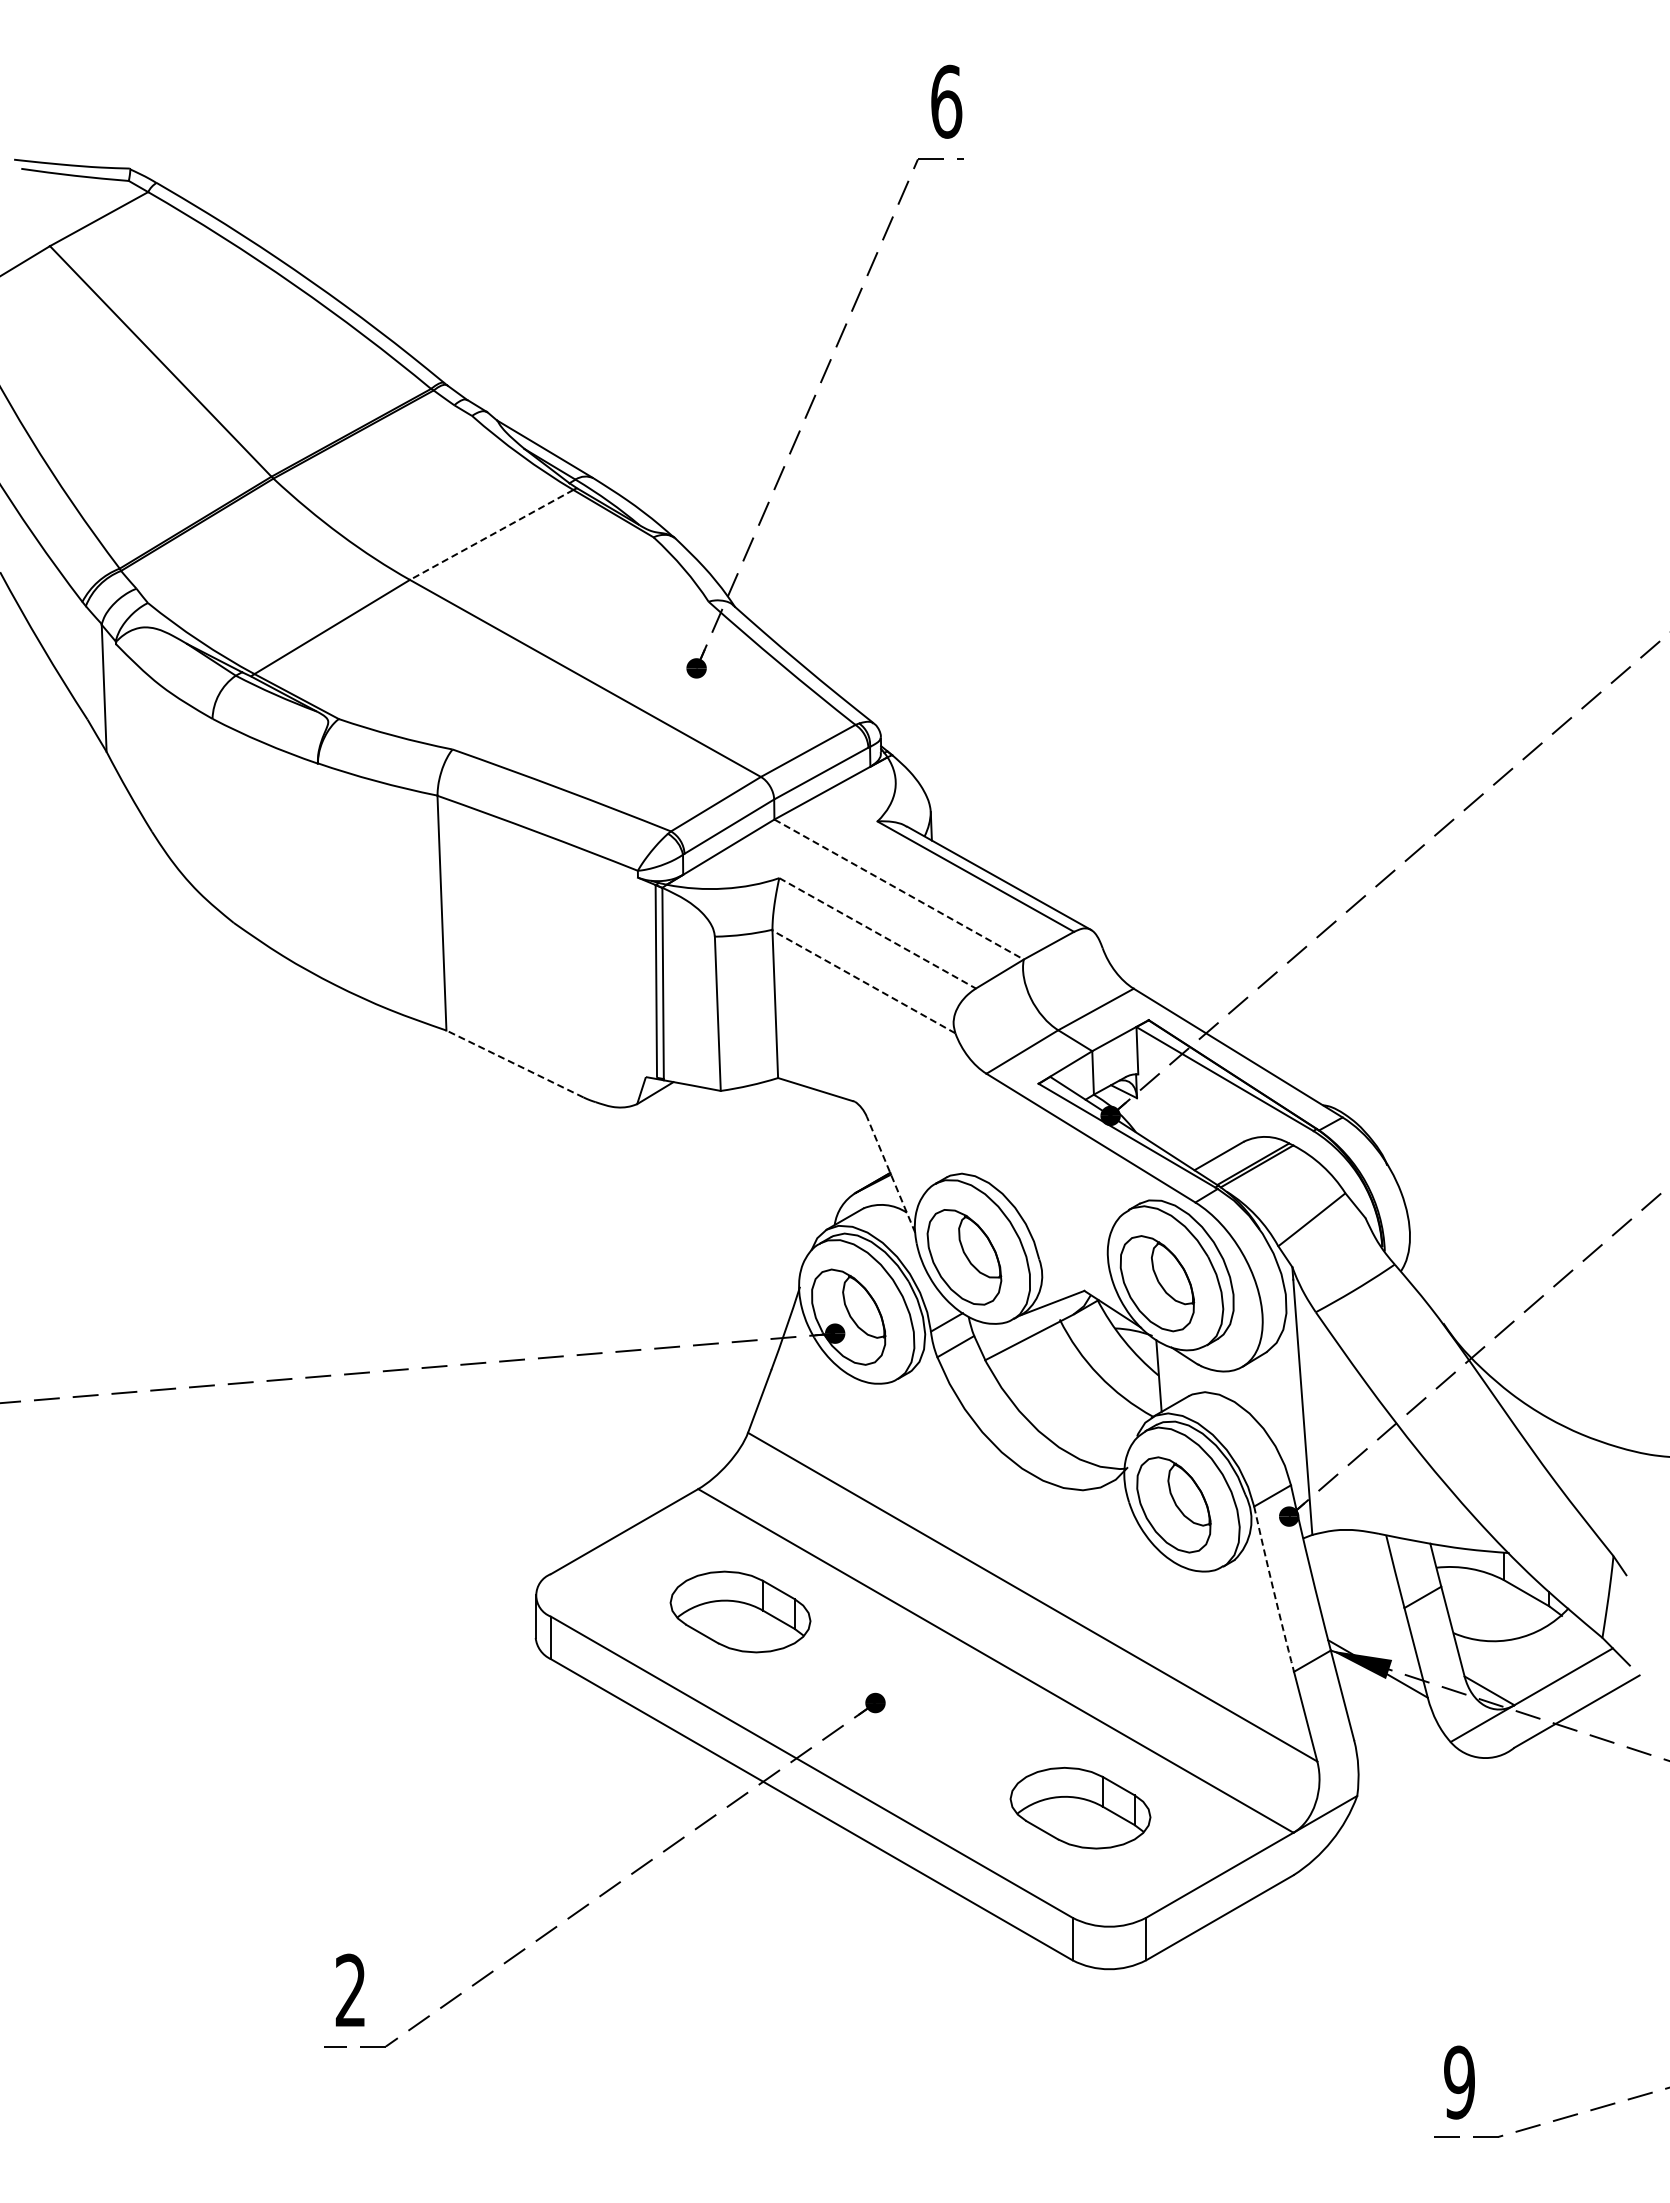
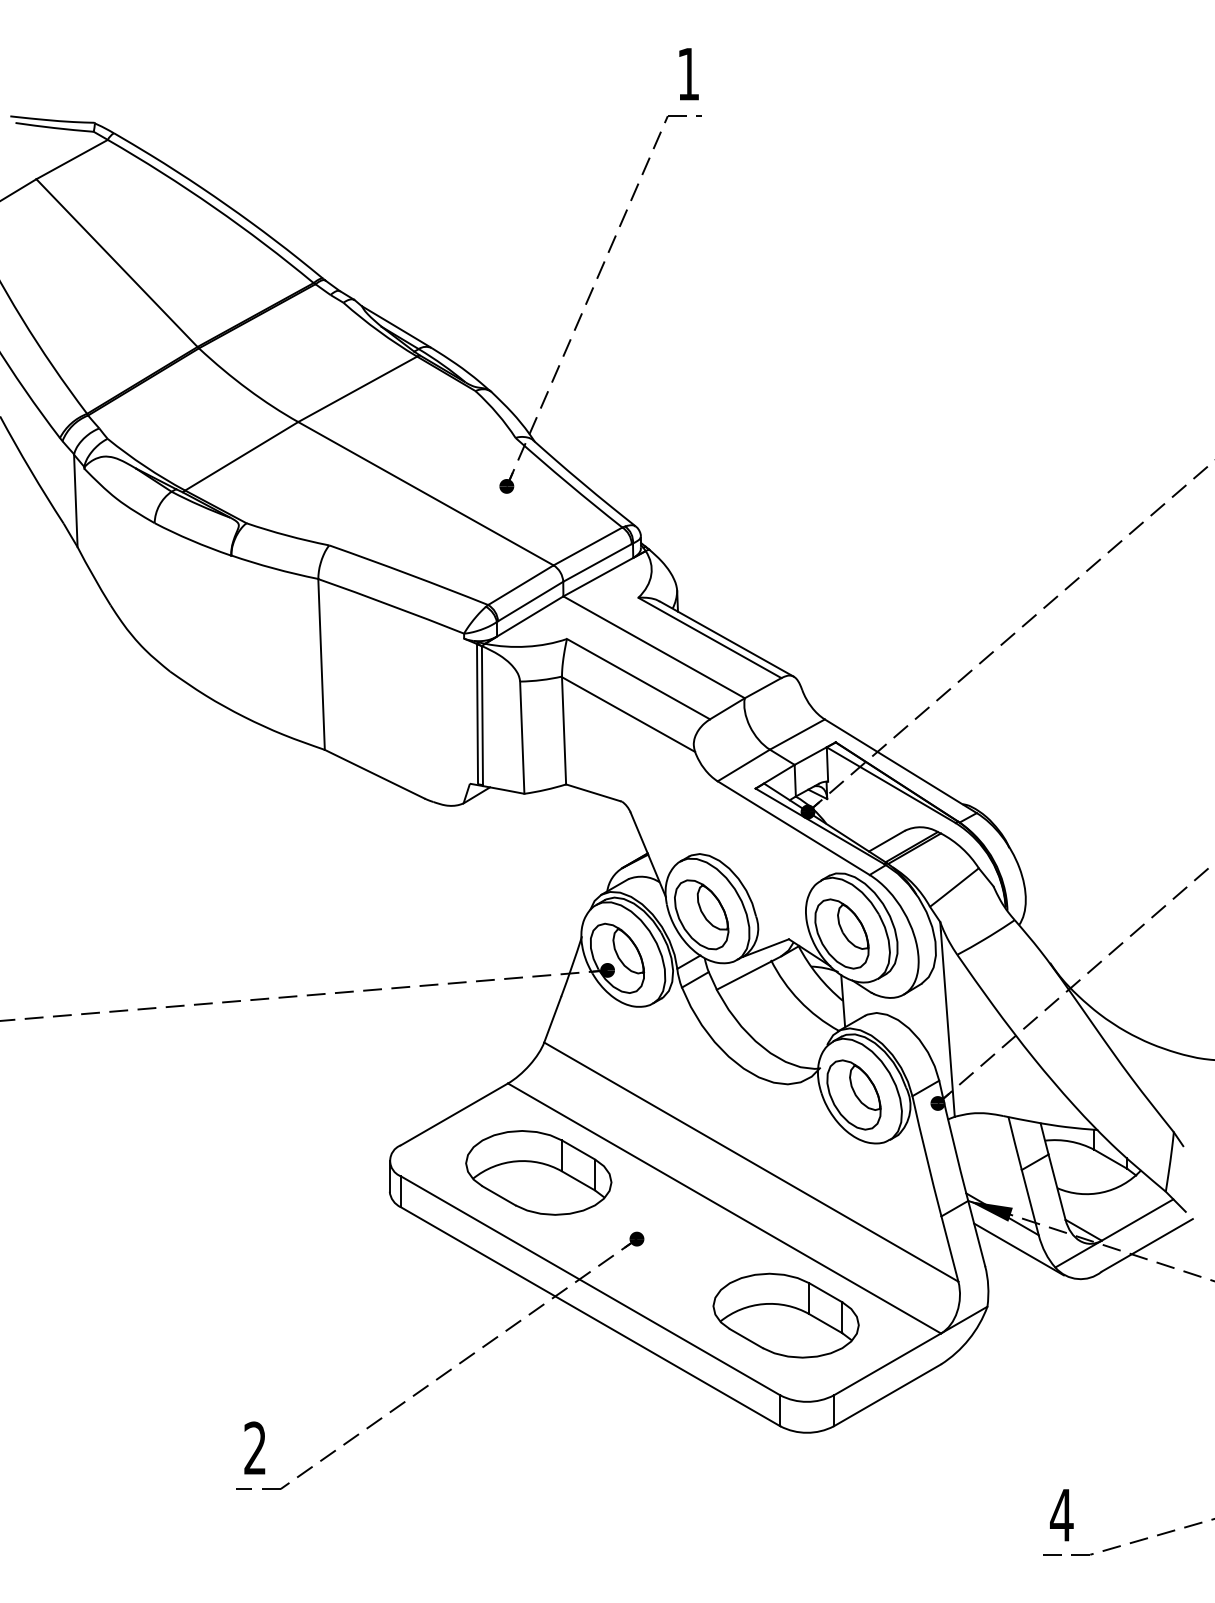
text: (946, 101) -> (688, 73), 6 -> 1
line: (491, 535) -> (357, 389), dashed -> solid
line: (899, 889) -> (654, 647), dashed -> solid
line: (877, 933) -> (638, 679), dashed -> solid
line: (863, 981) -> (628, 714), dashed -> solid
line: (514, 1063) -> (374, 773), dashed -> solid
line: (891, 1174) -> (648, 854), dashed -> solid
arc: (1273, 1589) -> (926, 1156), dashed -> solid
part: (740, 1611) -> (538, 1172), size x1.43
line: (1400, 1716) -> (1018, 1248), added
part: (1080, 1807) -> (786, 1315), size x1.43
text: (1459, 2082) -> (1061, 1515), 9 -> 4

